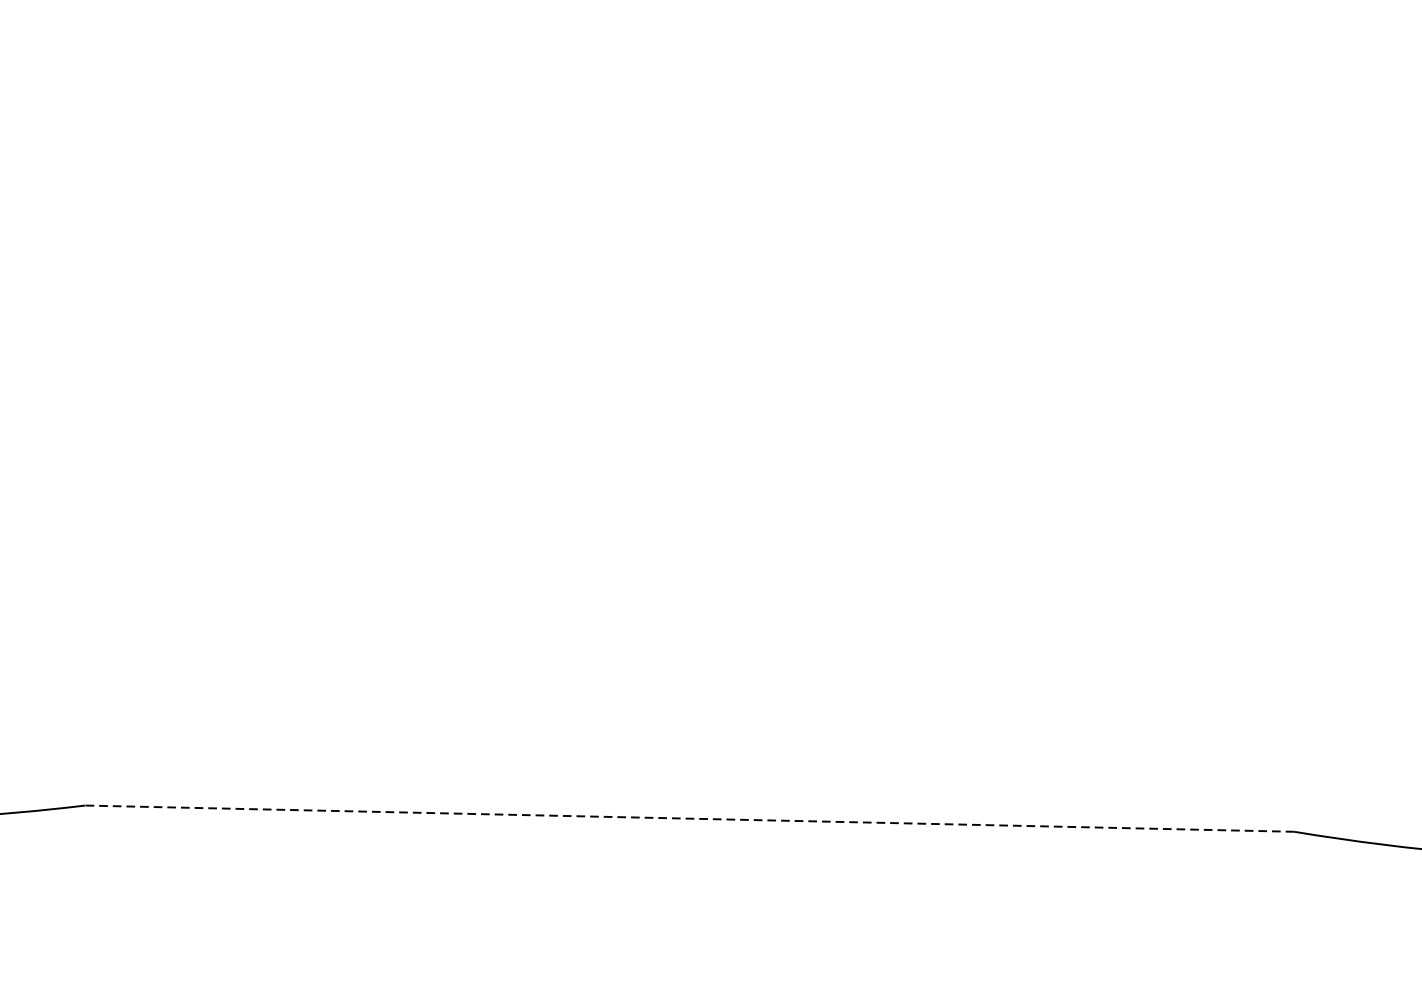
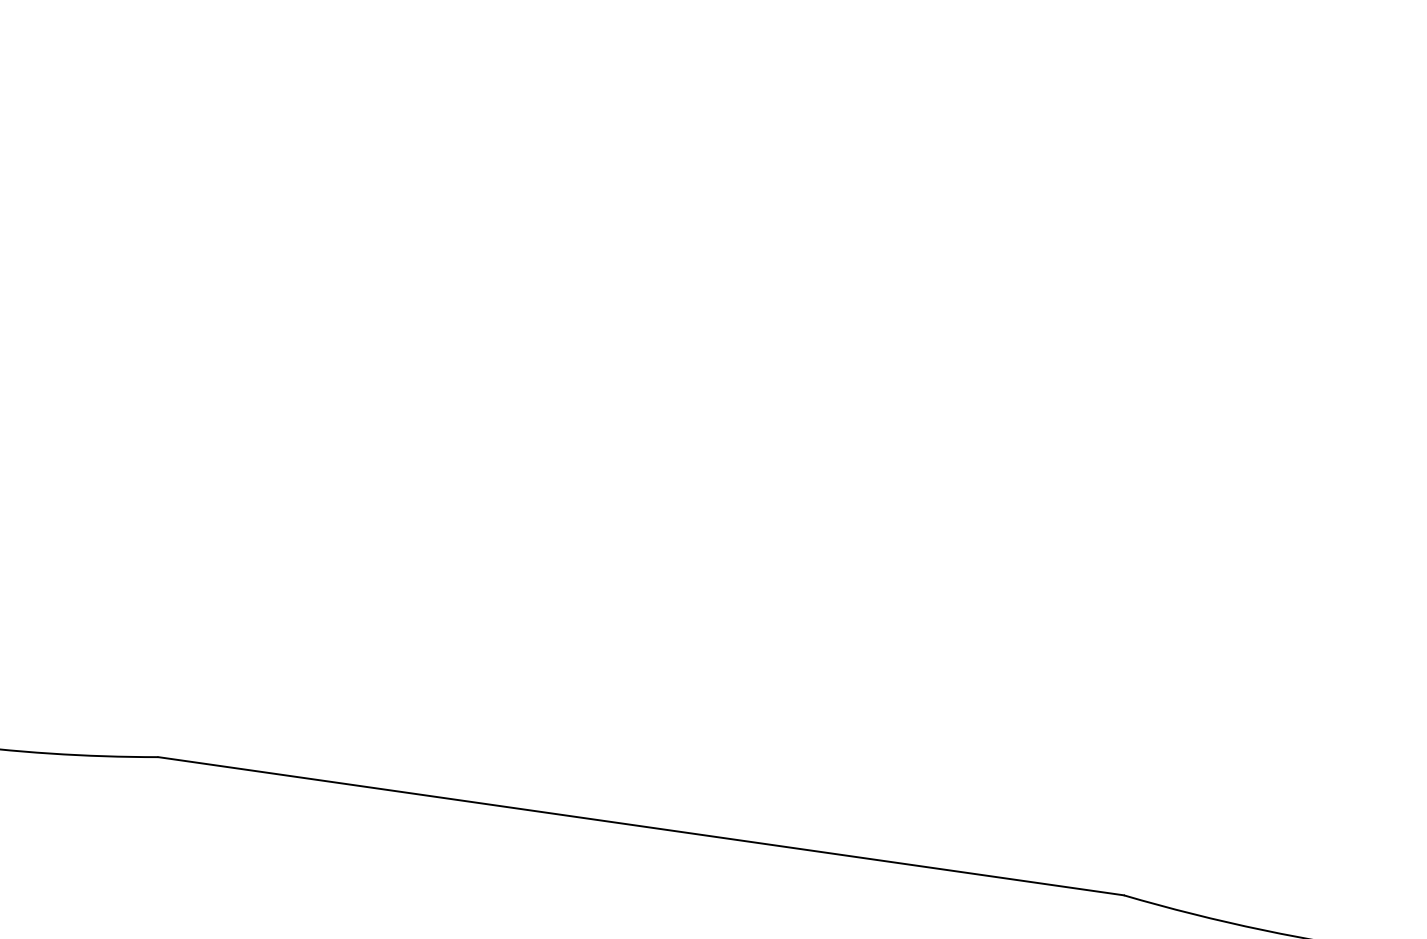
line: (690, 818) -> (641, 826), dashed -> solid

